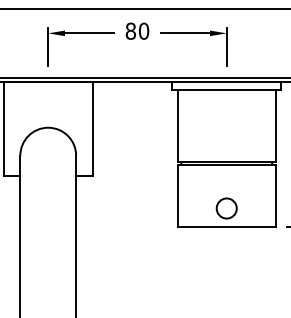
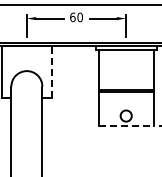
text: (130, 29) -> (72, 16), 80 -> 60
line: (92, 128) -> (51, 71), solid -> dashed
line: (227, 227) -> (126, 126), solid -> dashed

